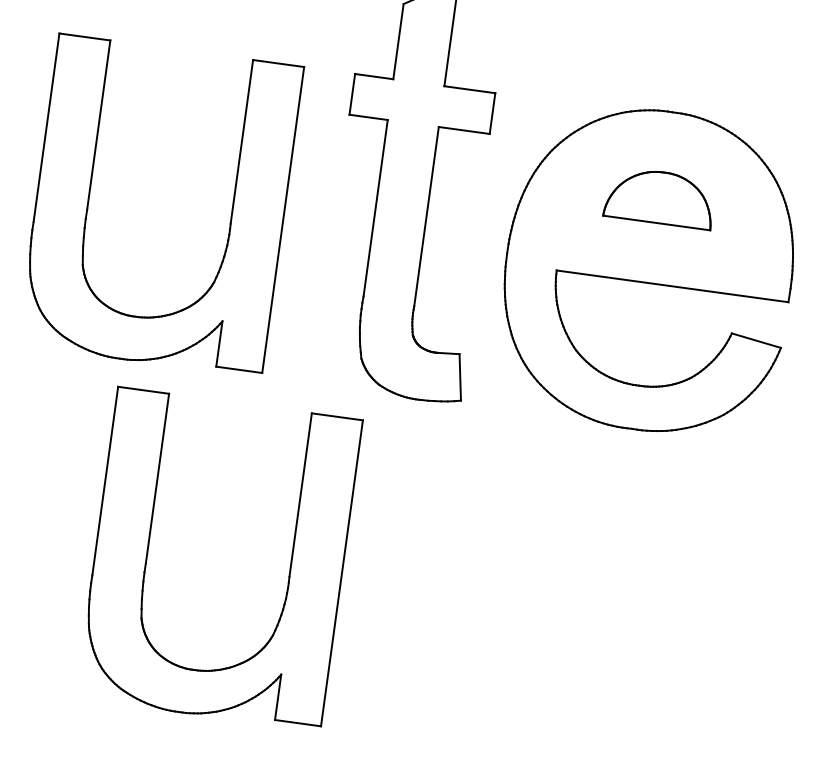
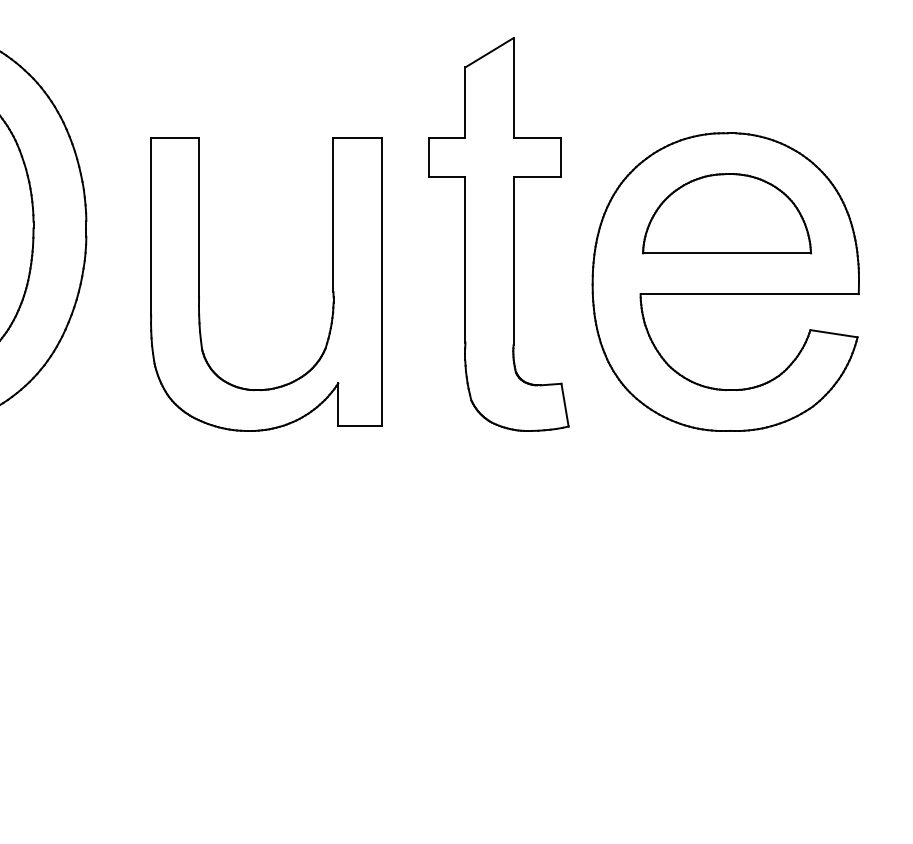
part: (659, 197) -> (726, 213), size x1.67
part: (289, 568) -> (431, 603), removed

